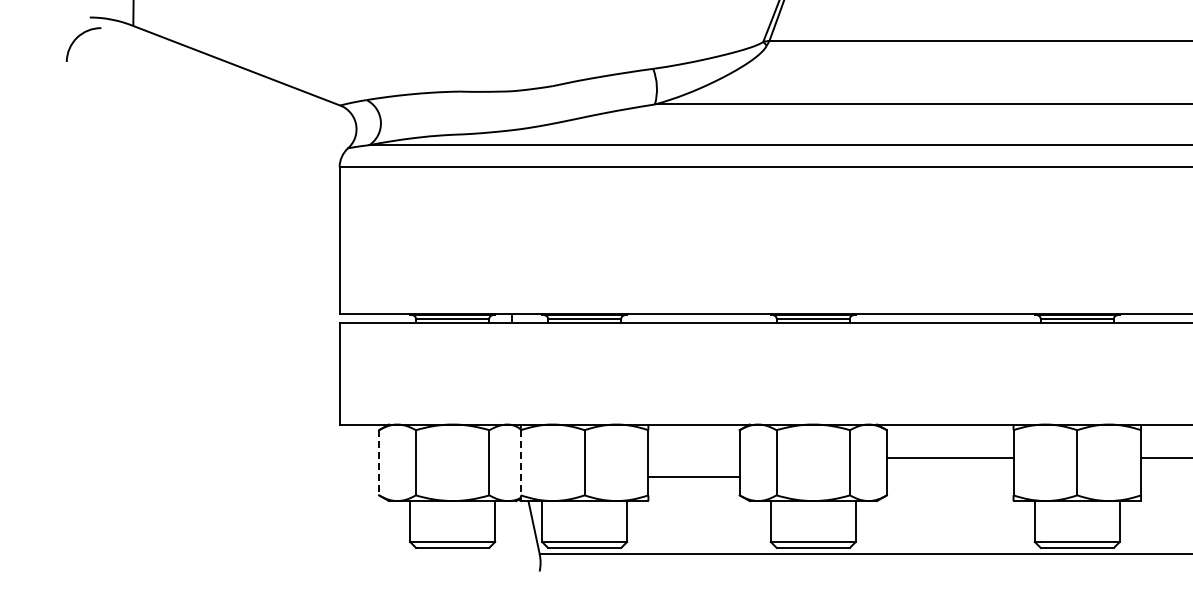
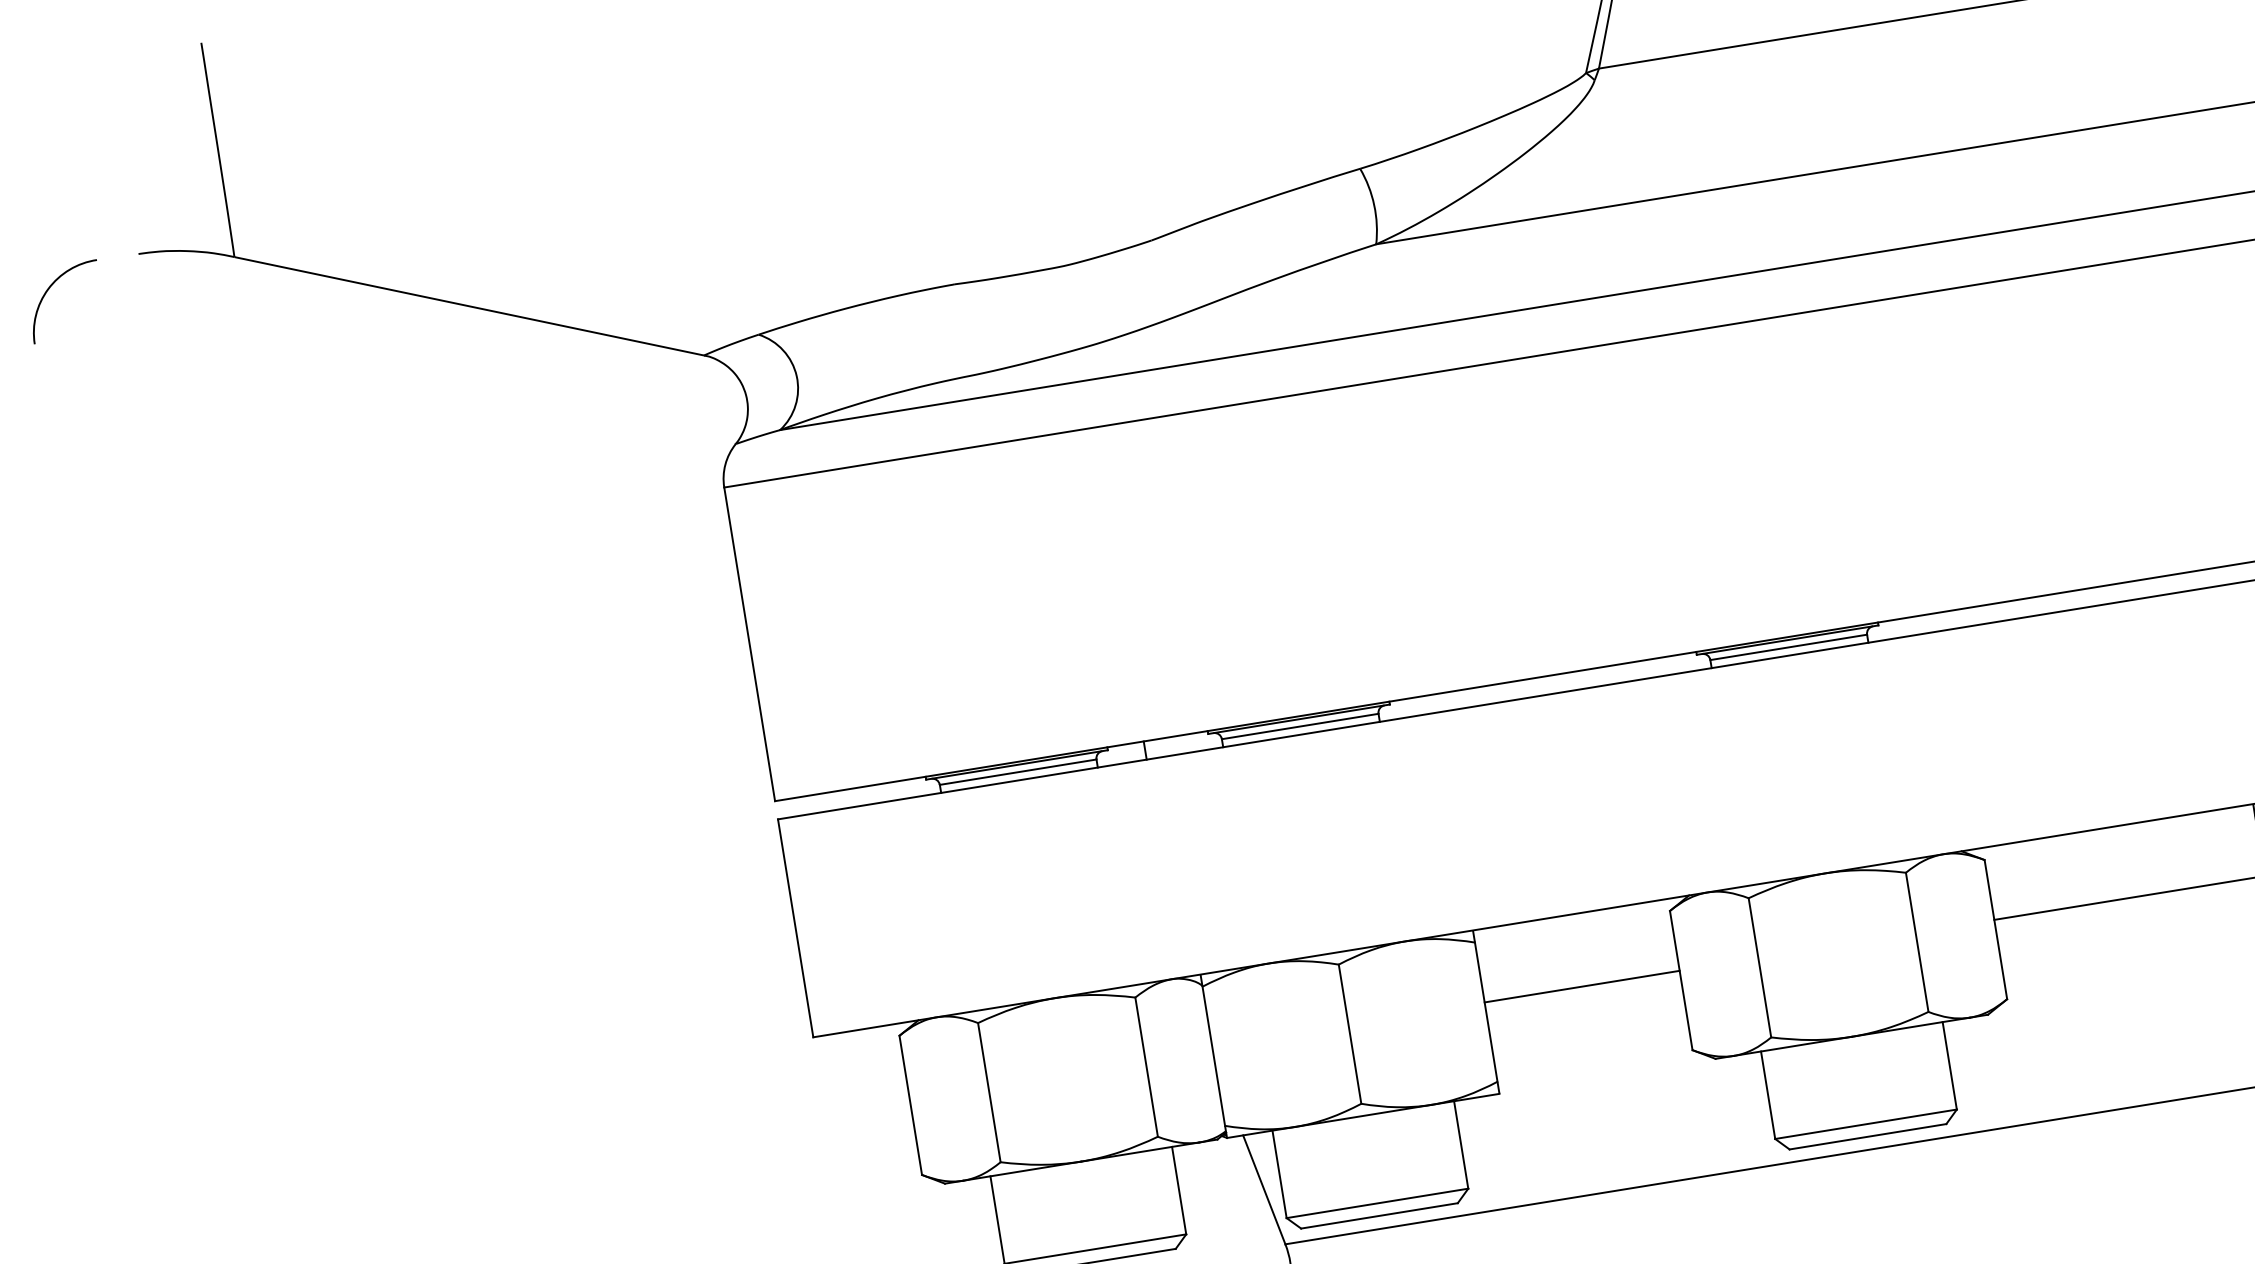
arc: (77, 38) -> (49, 290), moved
line: (379, 462) -> (911, 1104), dashed -> solid
line: (520, 462) -> (1212, 1055), dashed -> solid
line: (693, 477) -> (1581, 987), moved

